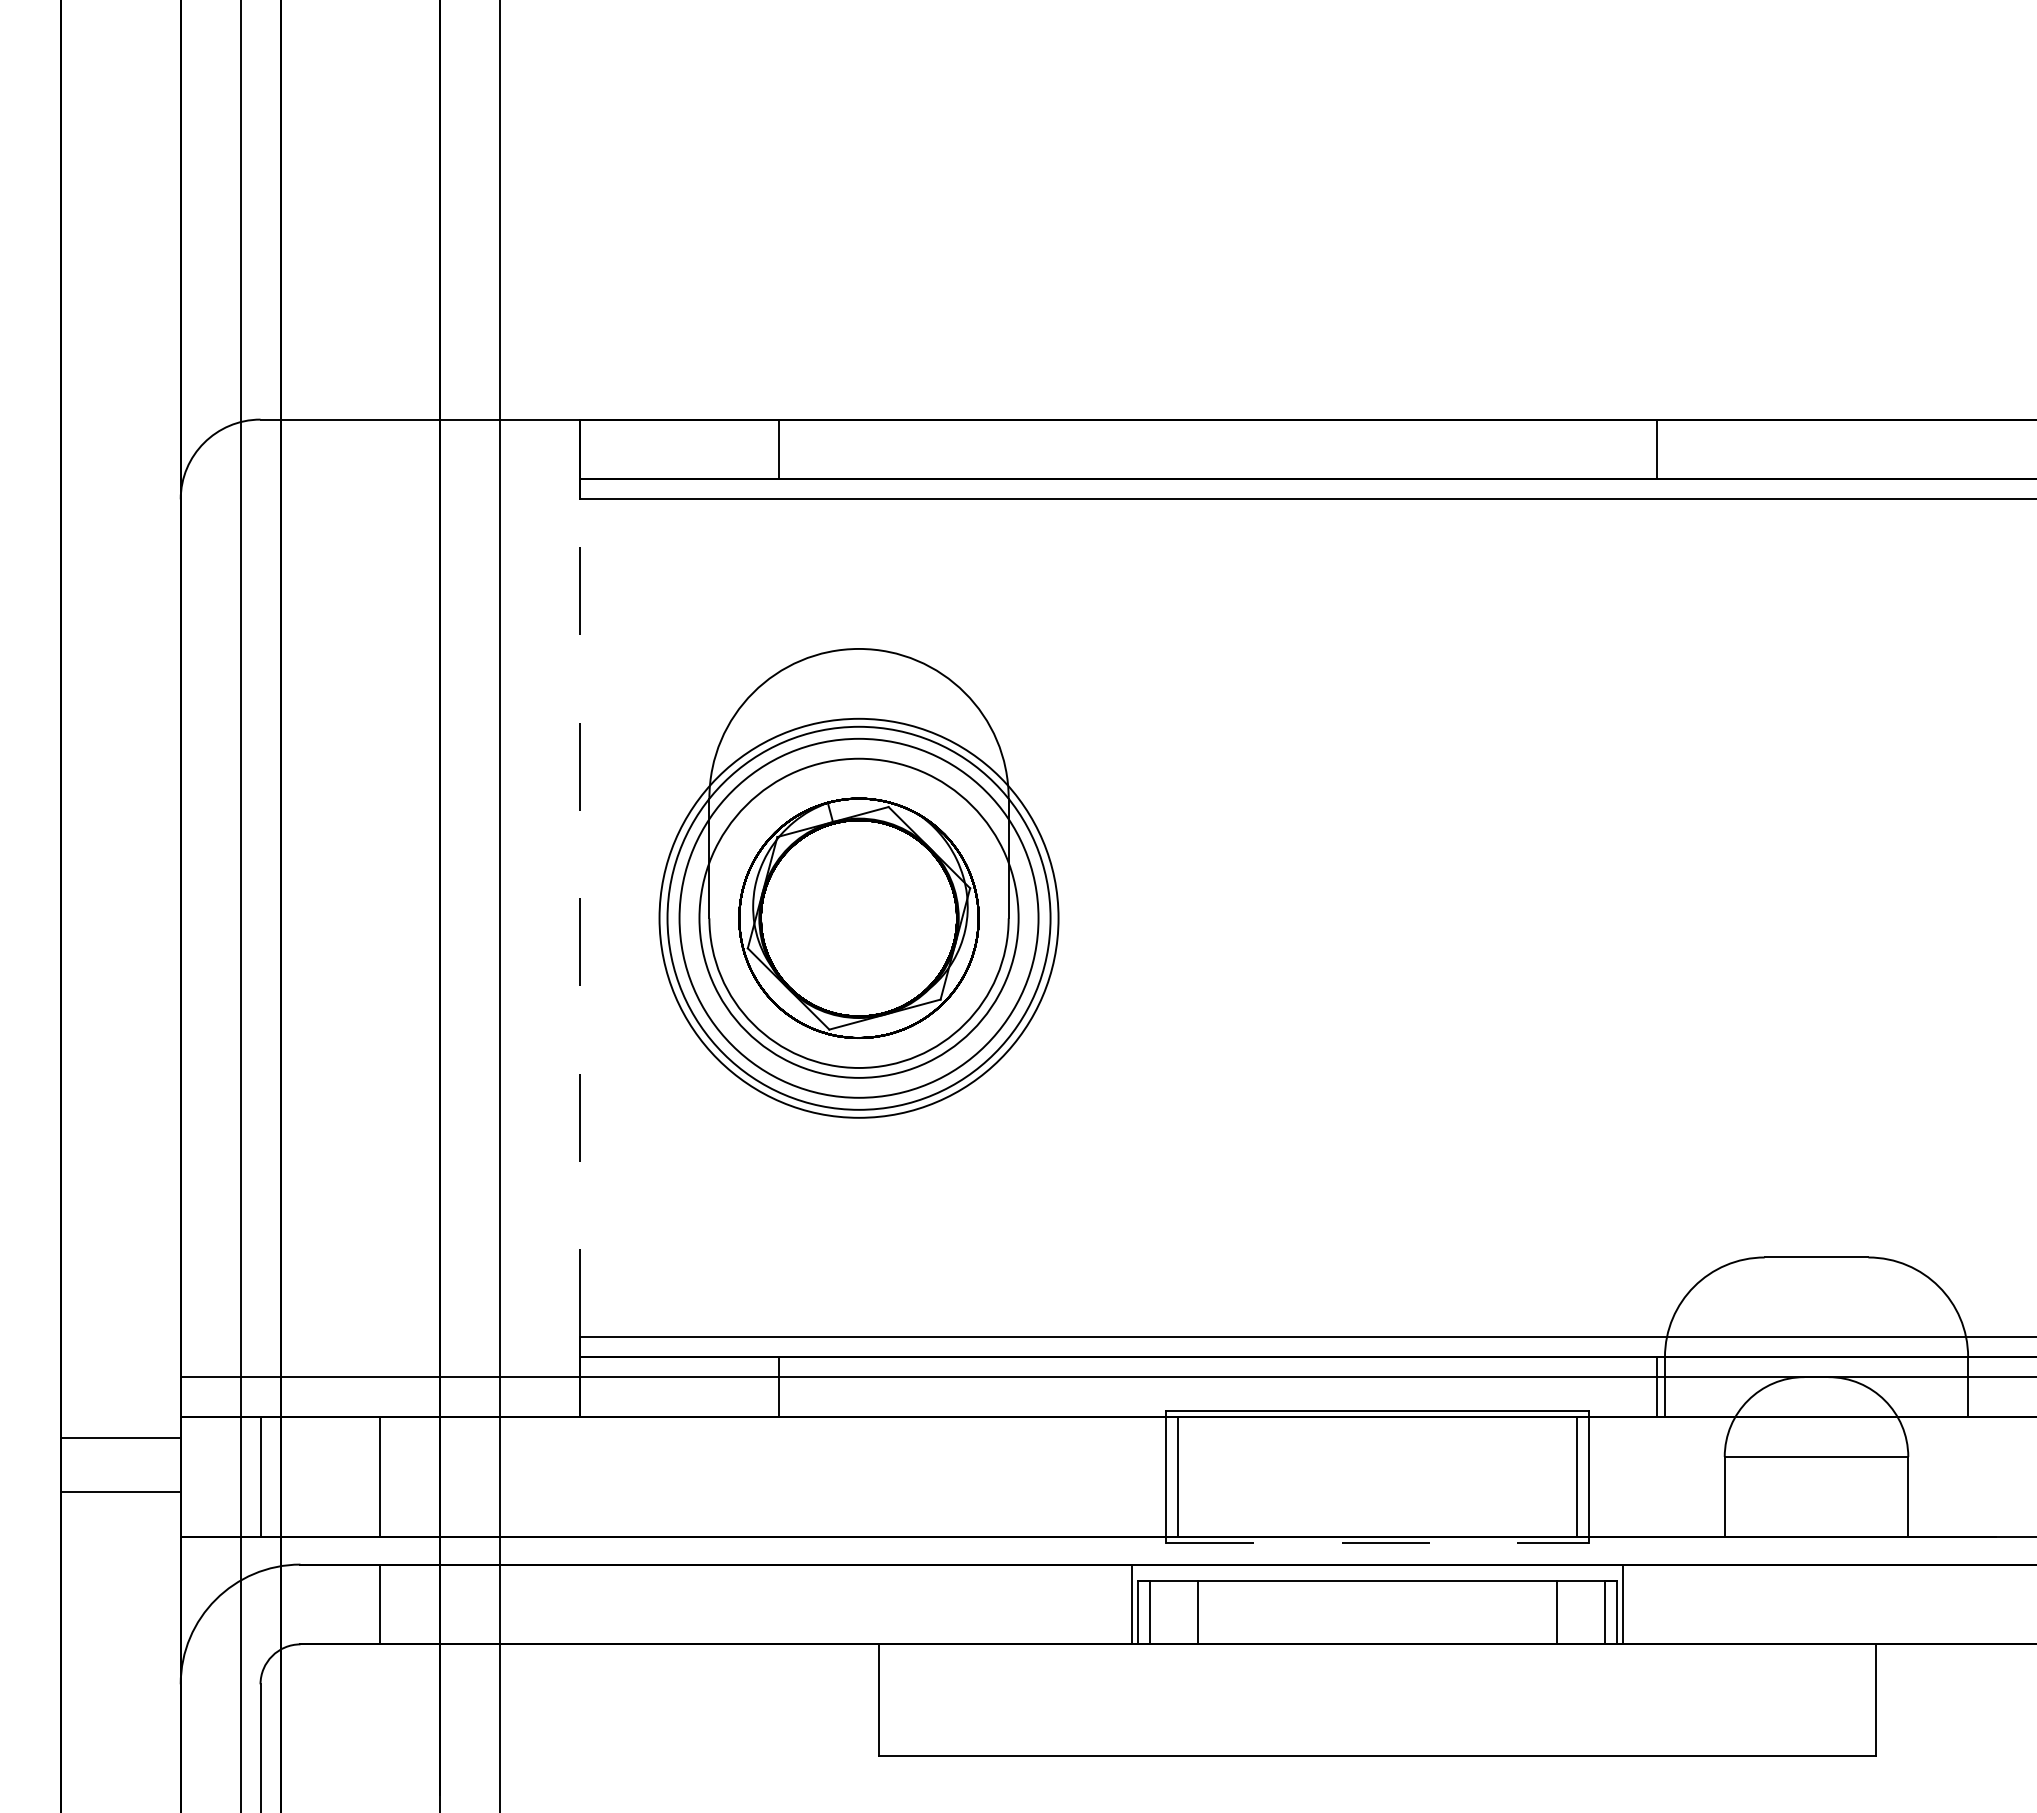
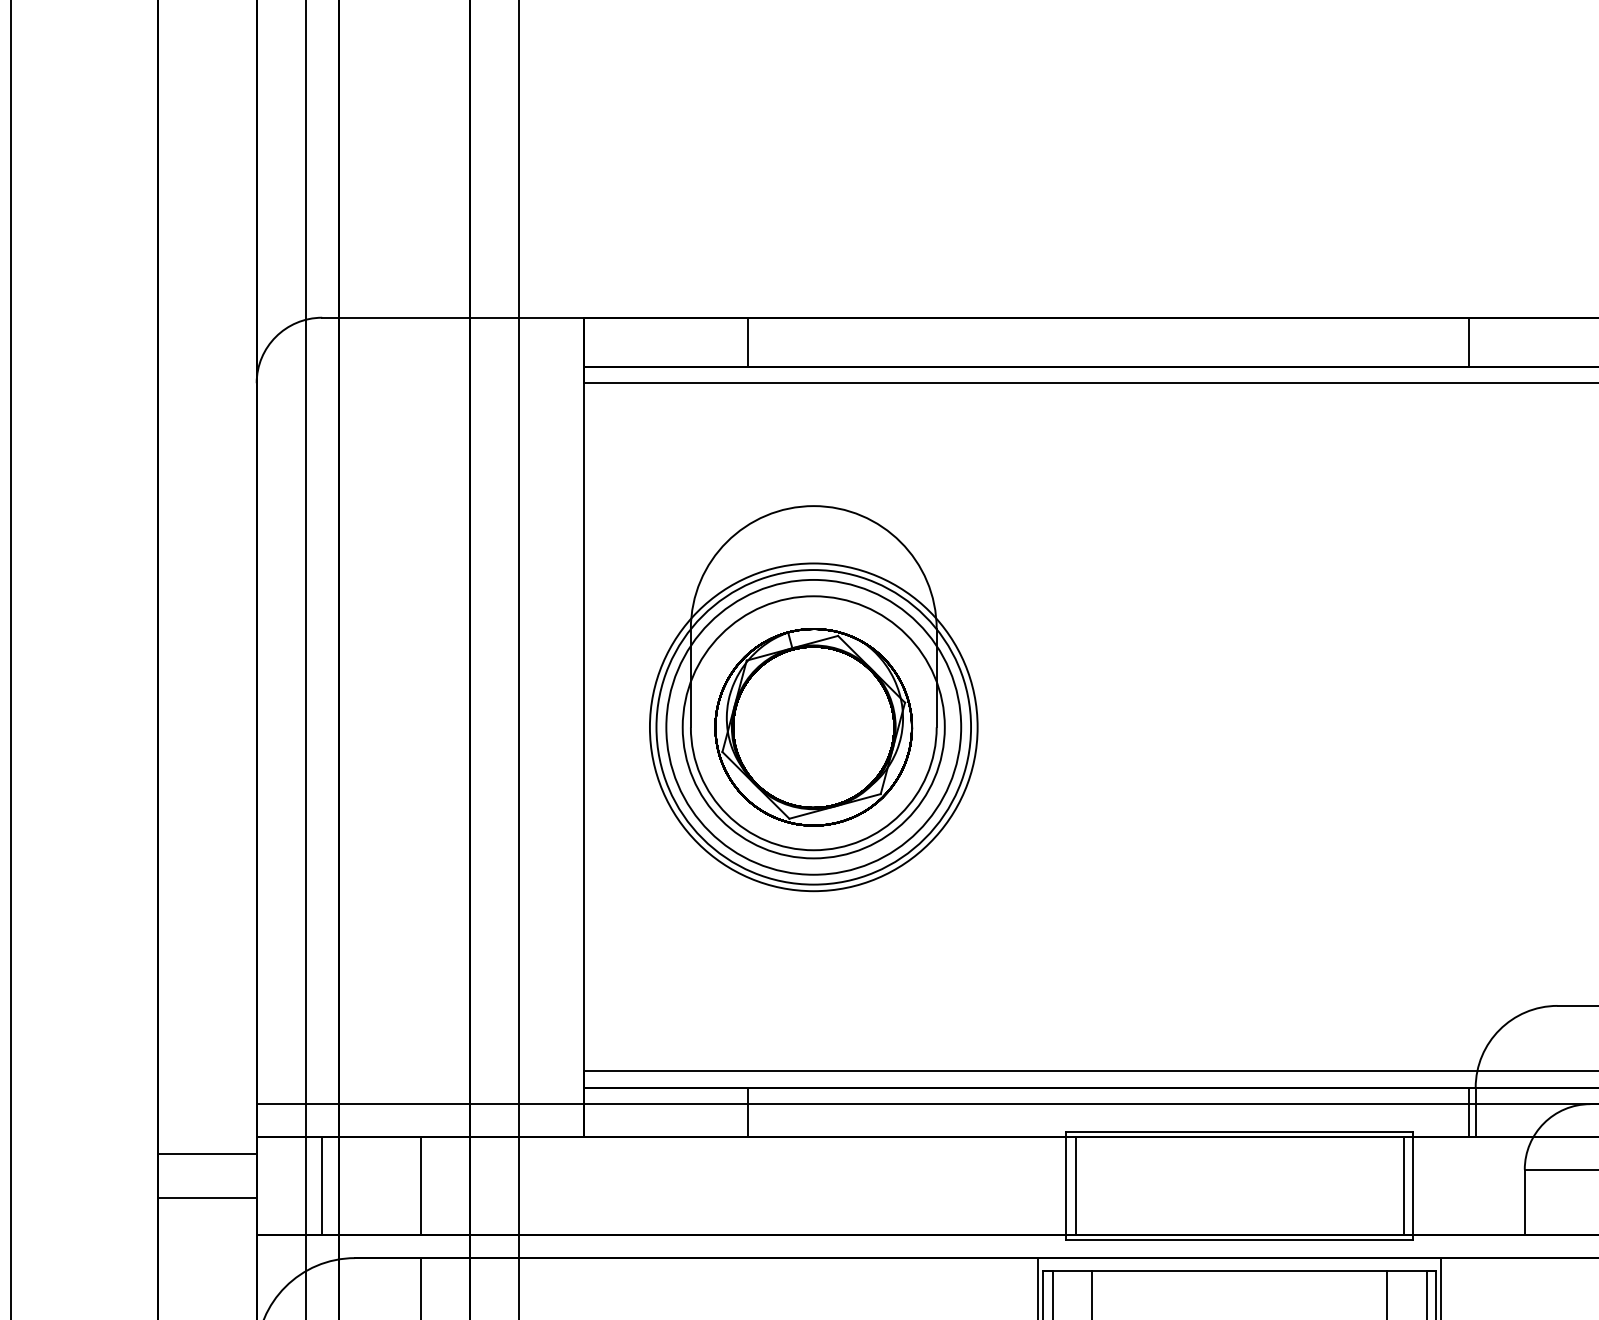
line: (579, 918) -> (584, 727), dashed -> solid
line: (1378, 1542) -> (1240, 1239), dashed -> solid

